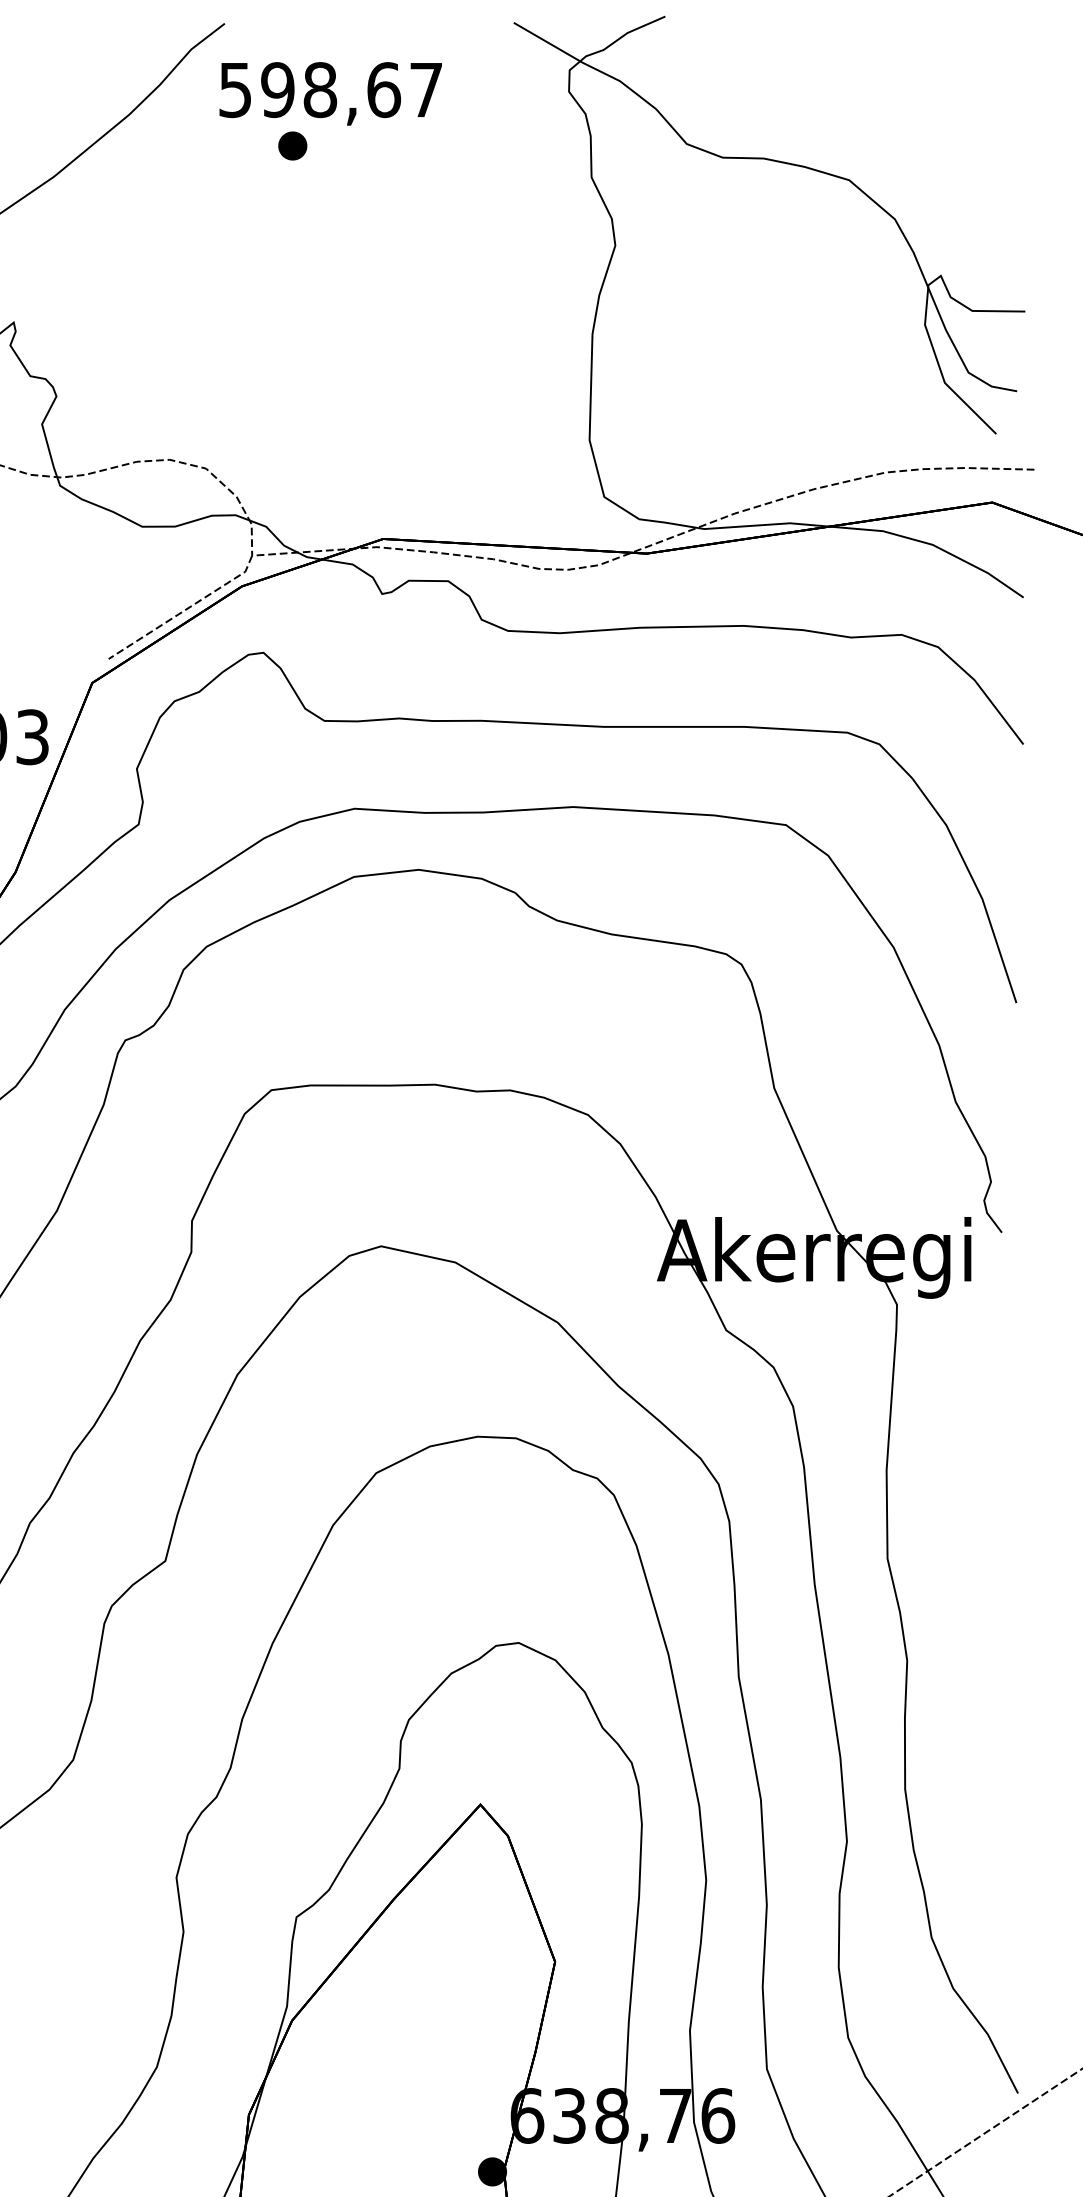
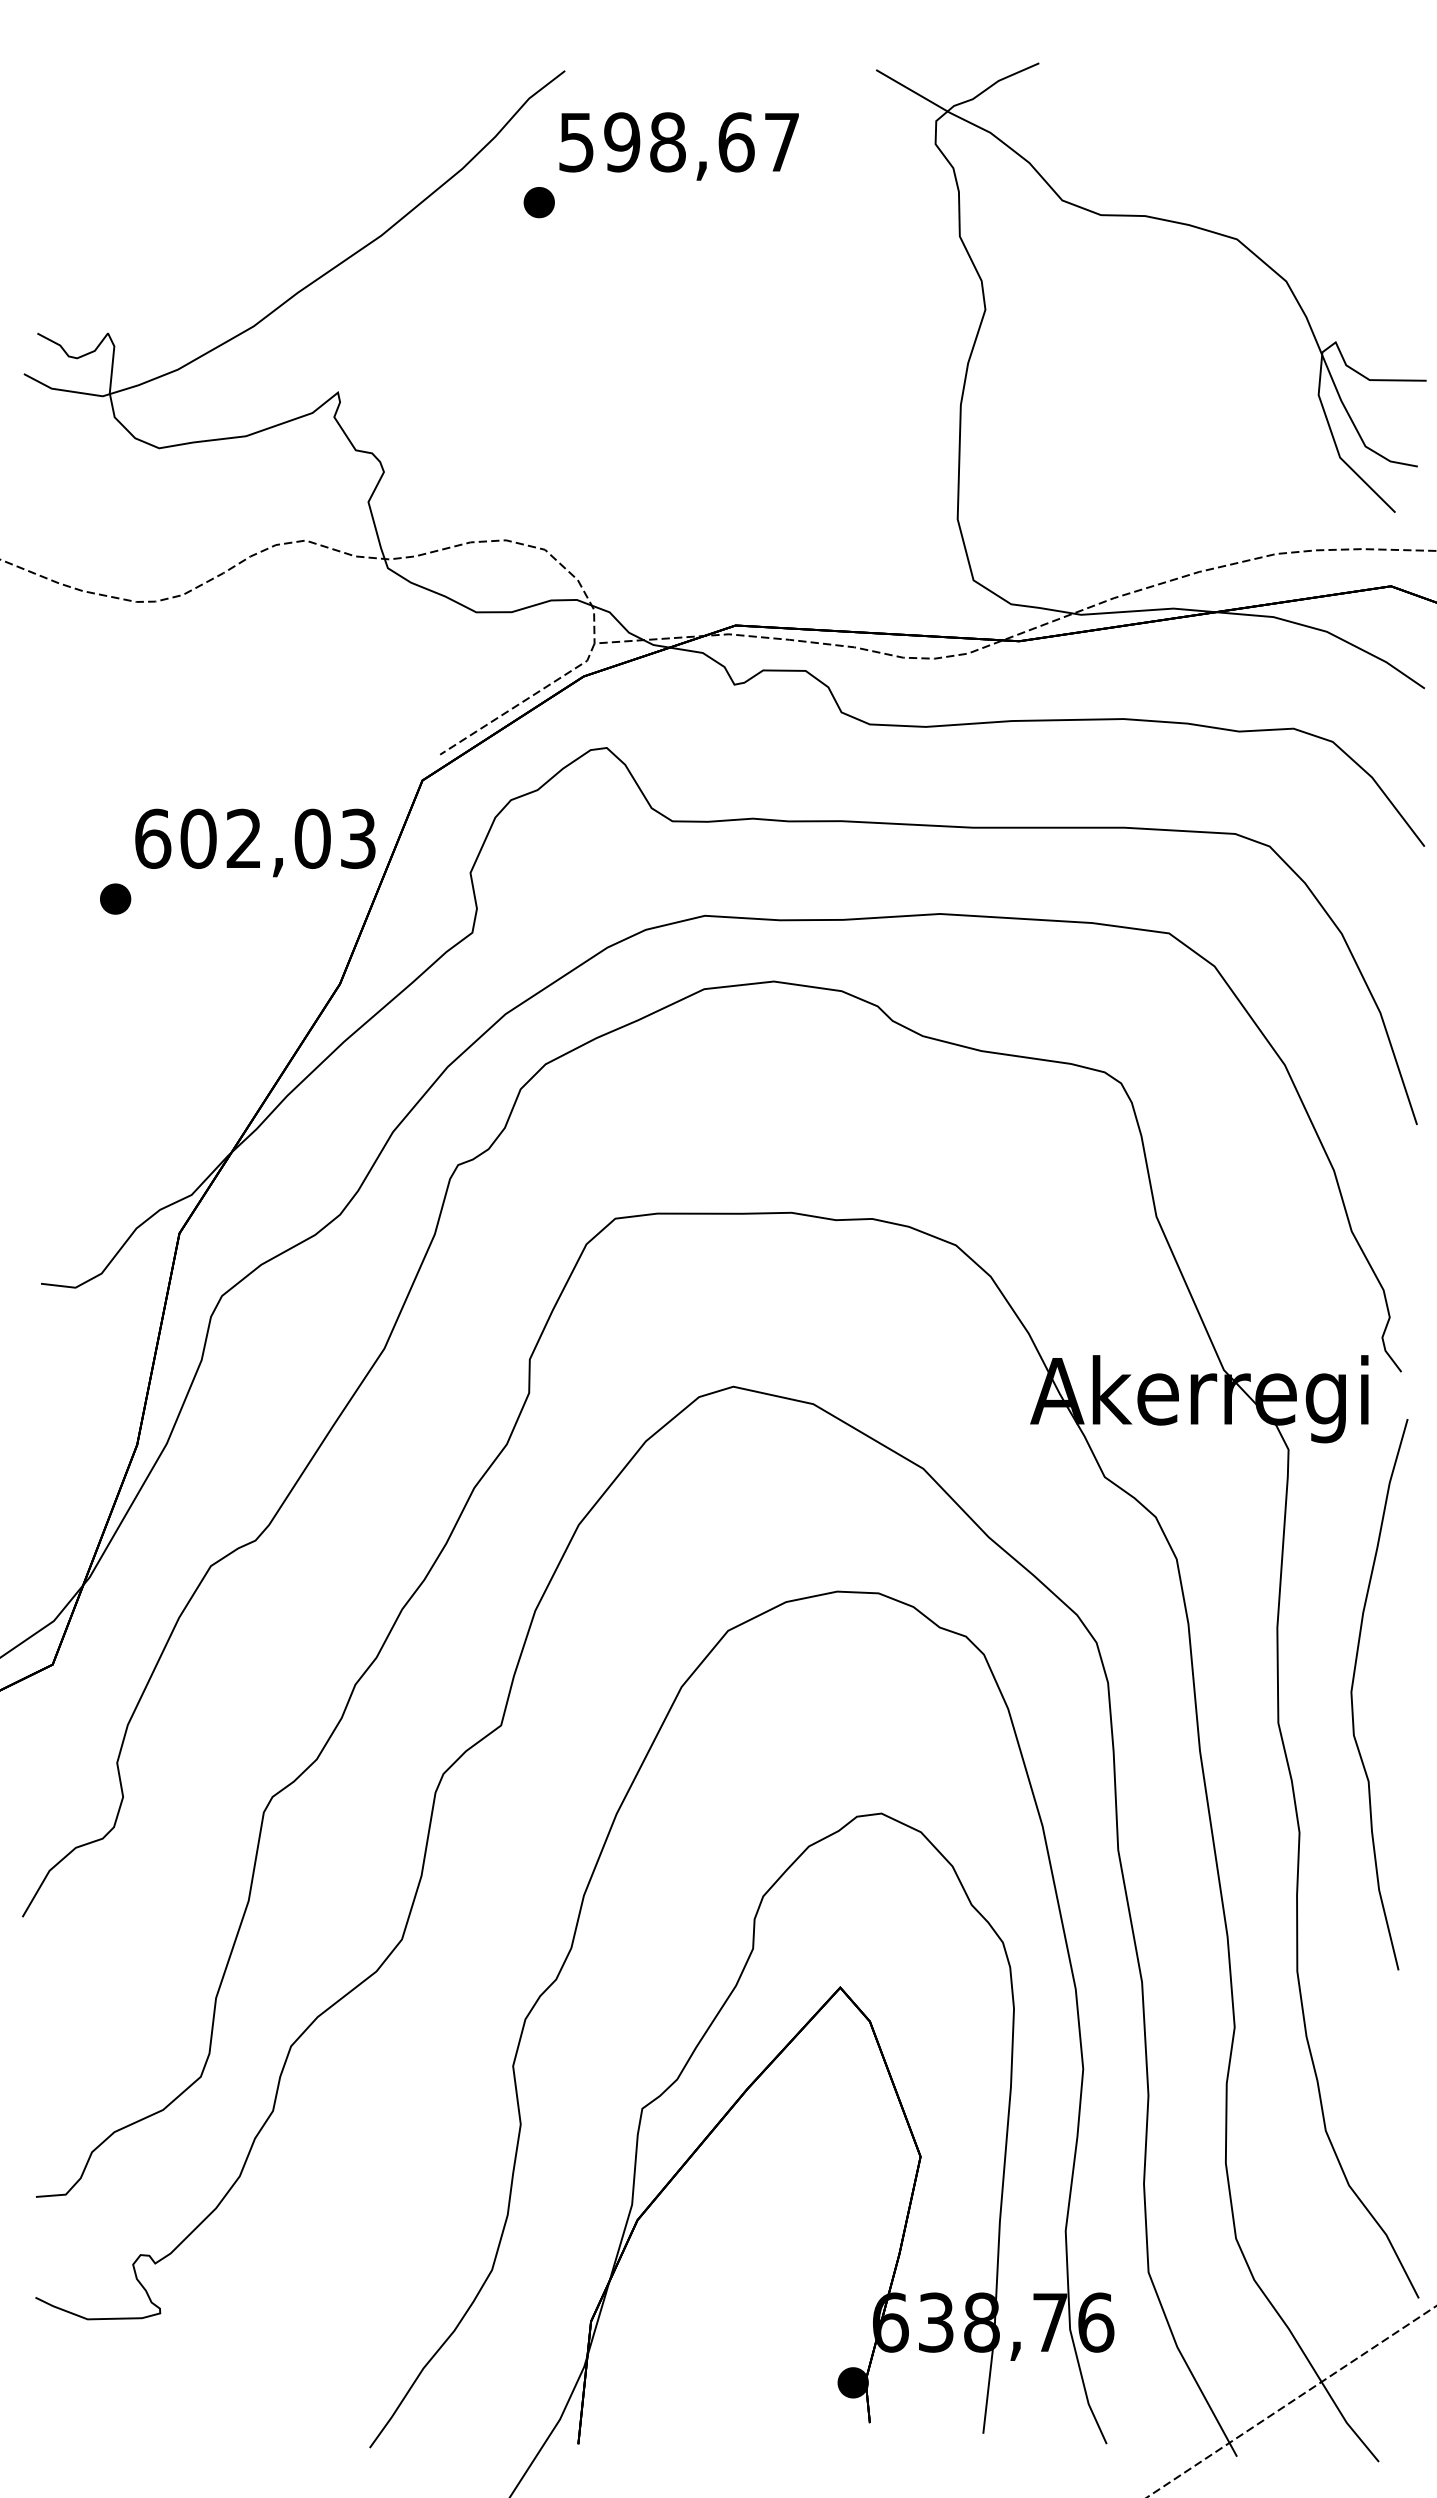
part: (292, 145) -> (538, 202), moved
curve: (956, 1532) -> (1352, 1694), added

